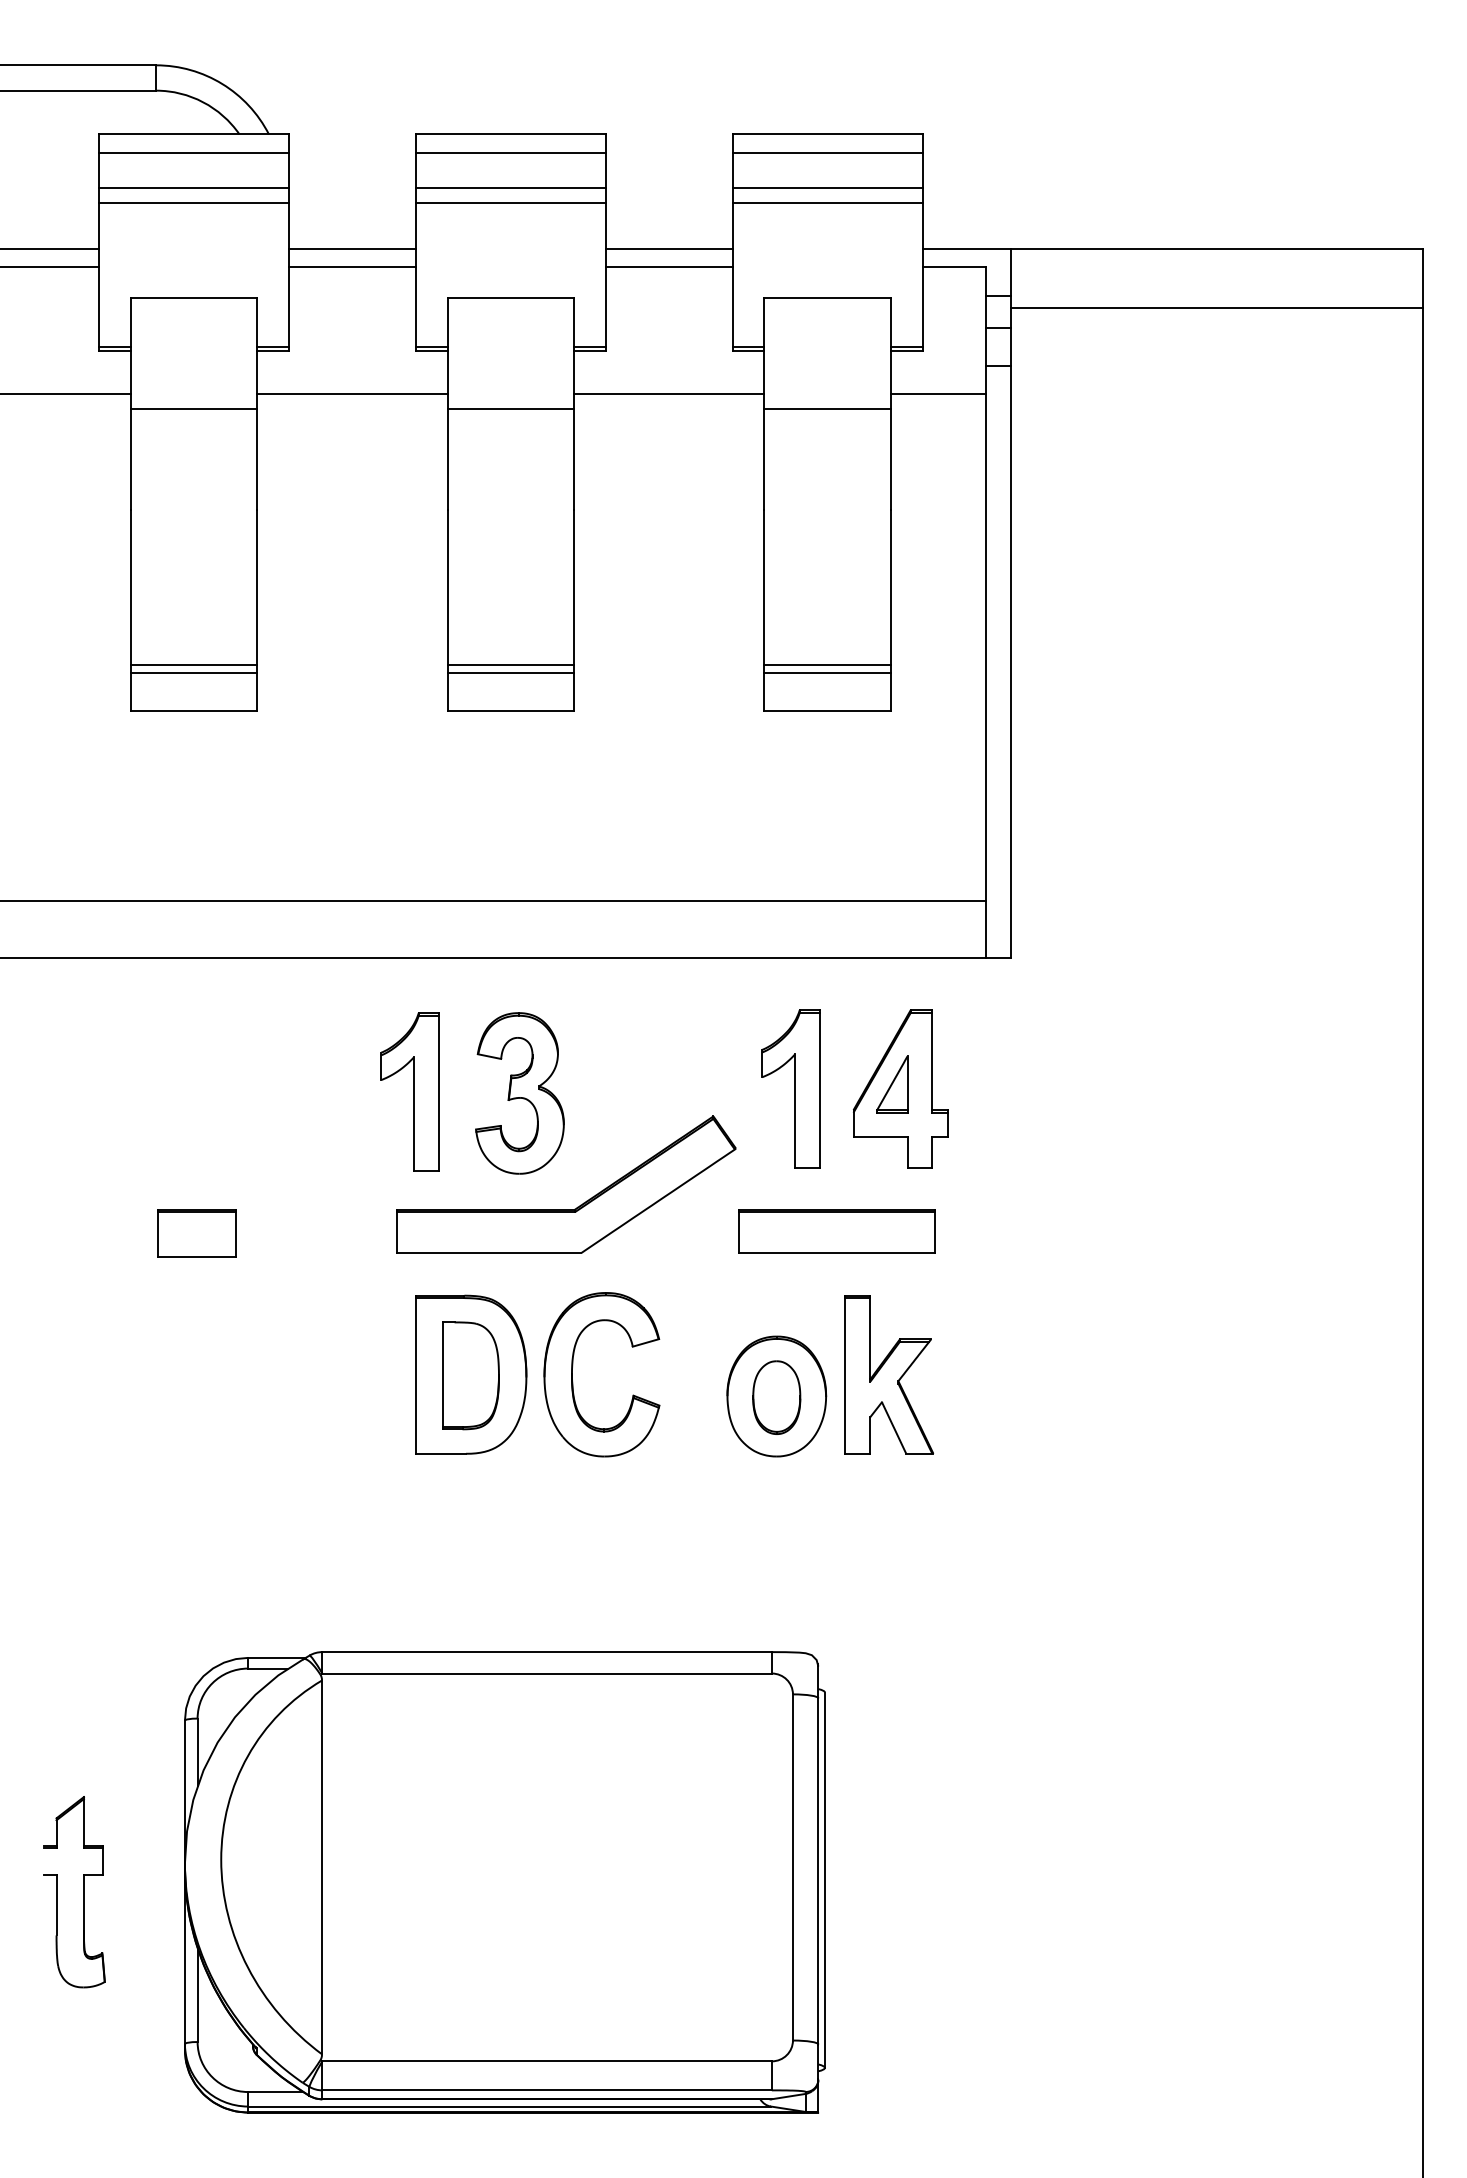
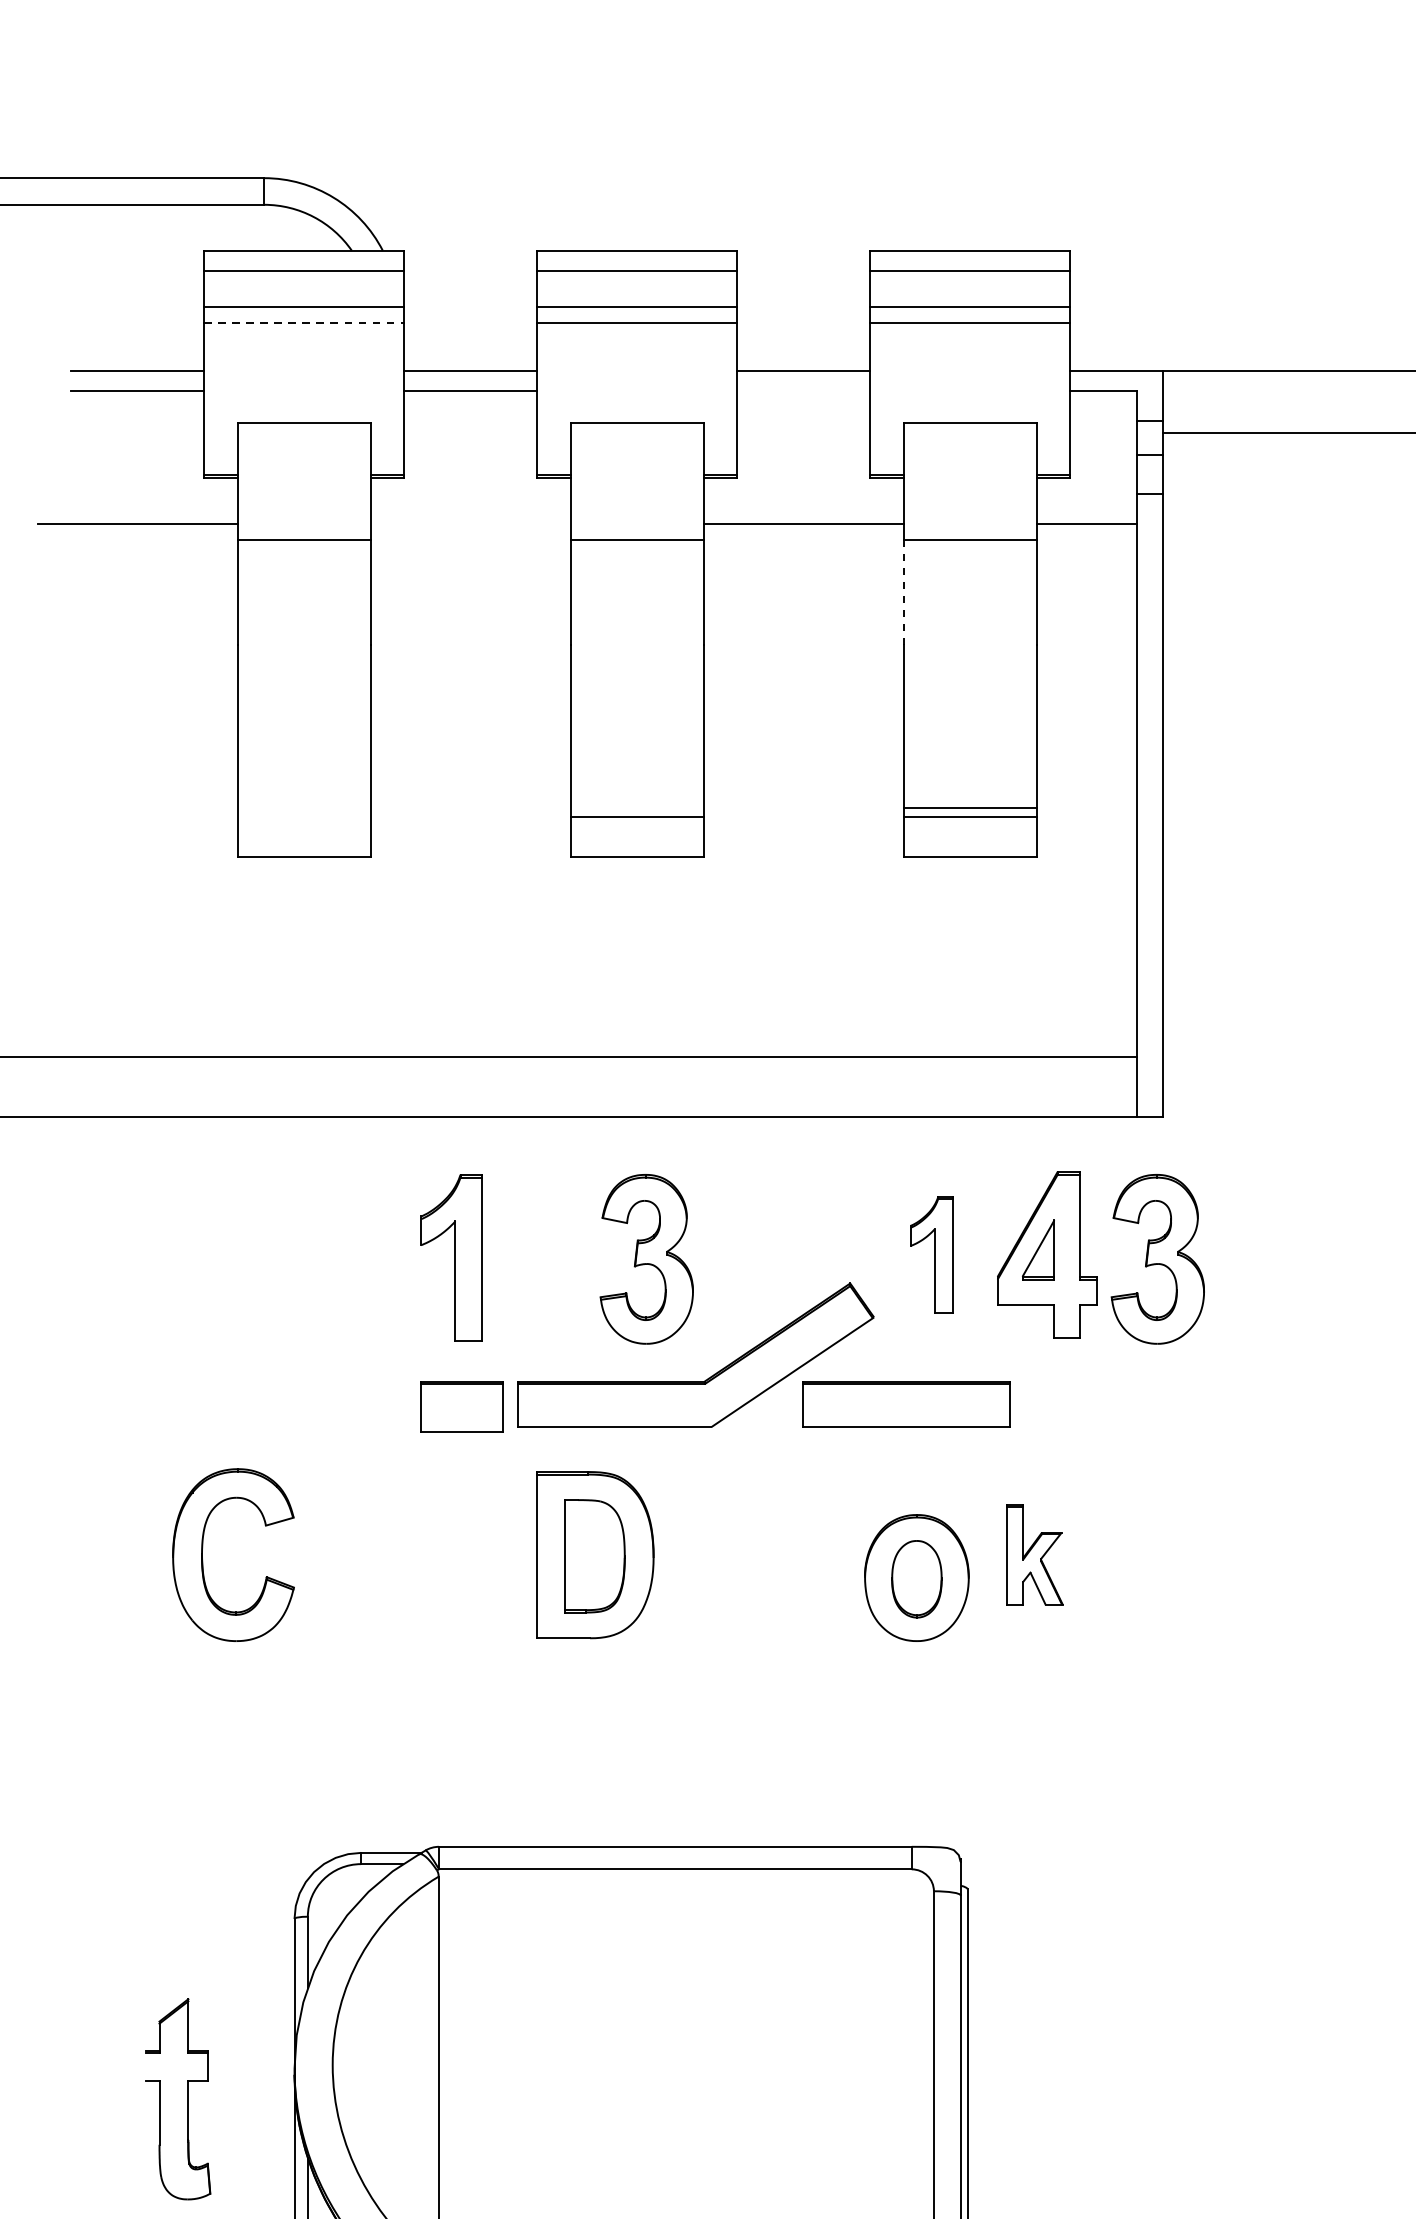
line: (194, 203) -> (304, 323), solid -> dashed
line: (668, 267) -> (803, 390), removed
line: (352, 394) -> (470, 524), removed
line: (764, 458) -> (903, 591), solid -> dashed
line: (193, 664) -> (303, 808), removed
line: (510, 664) -> (636, 808), removed
line: (193, 672) -> (303, 816), removed
part: (790, 1088) -> (931, 1254), size x0.7
part: (409, 1091) -> (450, 1257), moved
part: (1005, 1093) -> (1157, 1259), added
part: (836, 1231) -> (906, 1404), moved
part: (196, 1233) -> (461, 1406), moved
part: (572, 1374) -> (202, 1554), moved
part: (888, 1374) -> (1034, 1554), size x0.6

